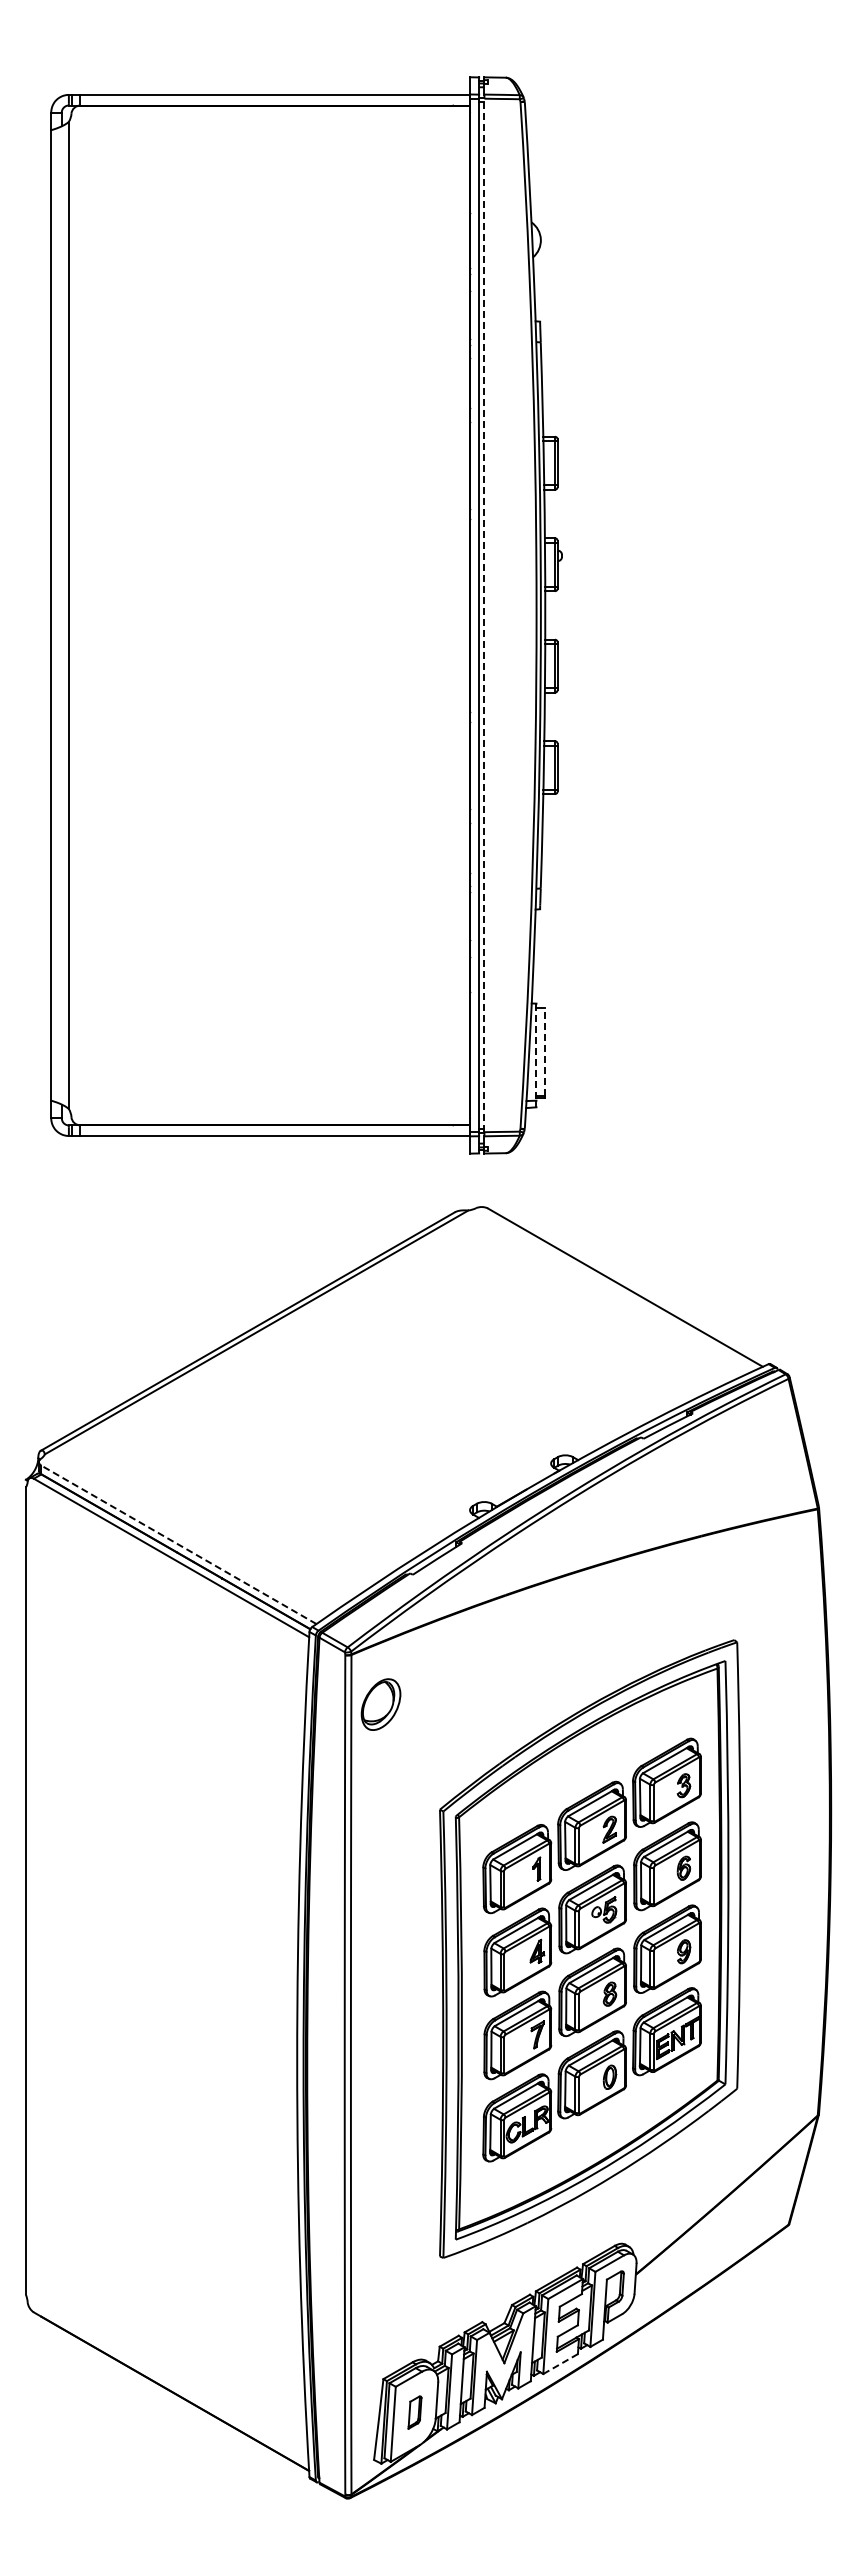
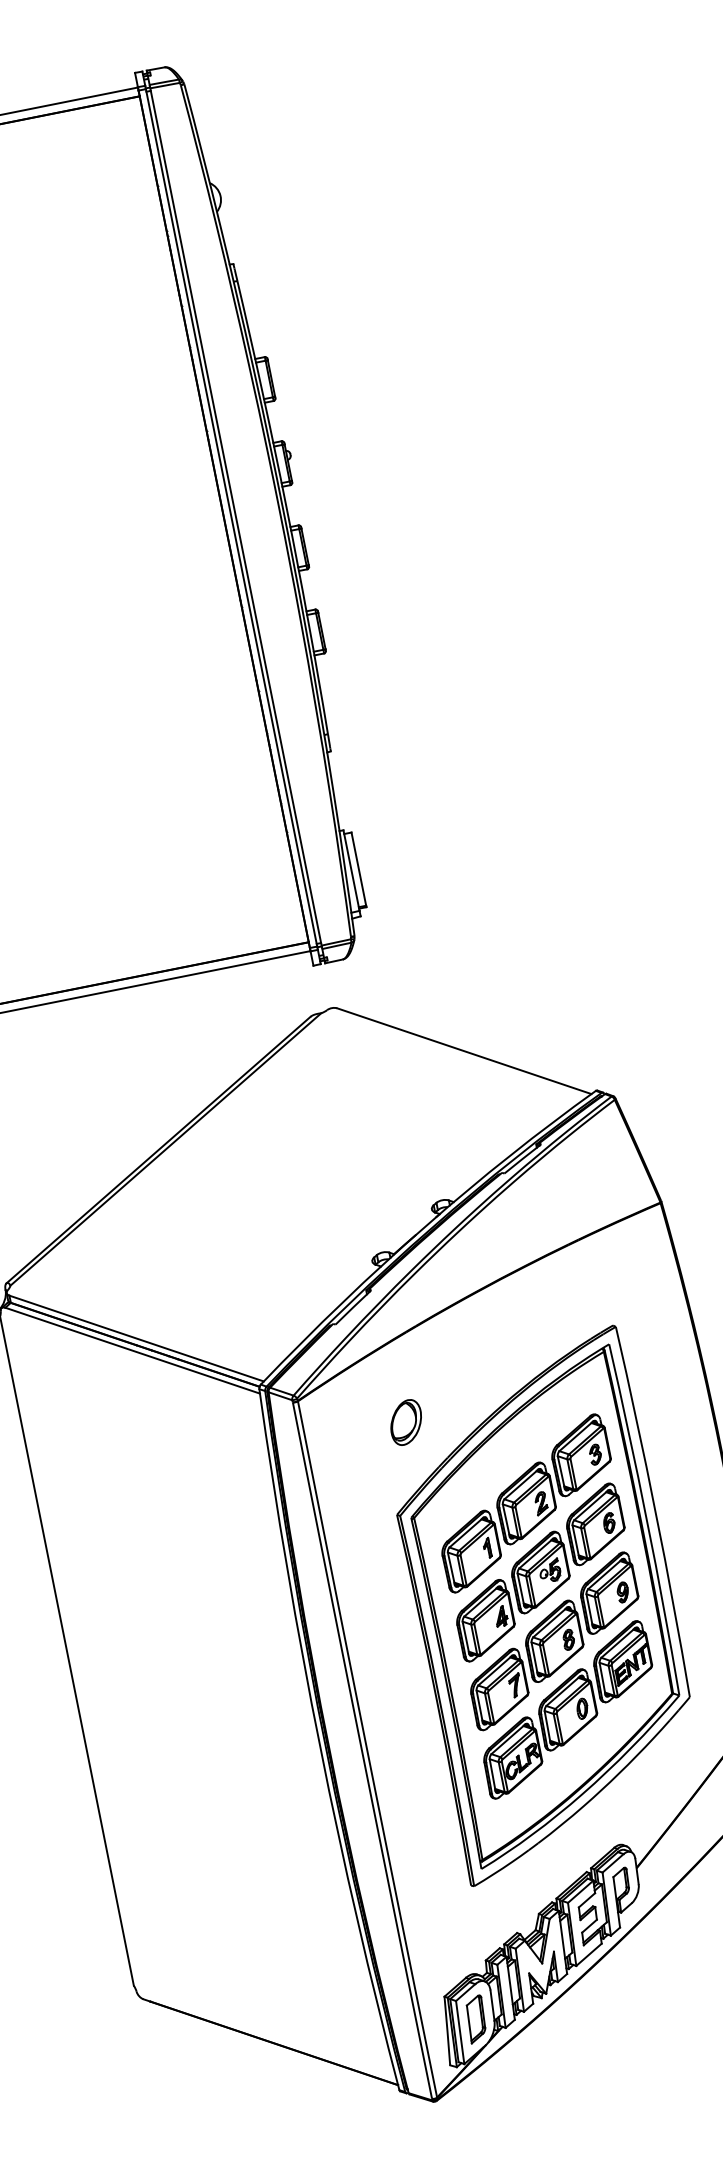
line: (484, 615) -> (236, 517), dashed -> solid
line: (545, 1051) -> (358, 868), dashed -> solid
line: (536, 1052) -> (351, 870), dashed -> solid
line: (178, 1544) -> (136, 1338), dashed -> solid
part: (380, 1704) -> (405, 1422), moved
line: (560, 2364) -> (588, 1955), dashed -> solid
part: (414, 2412) -> (475, 2019), size x1.67

